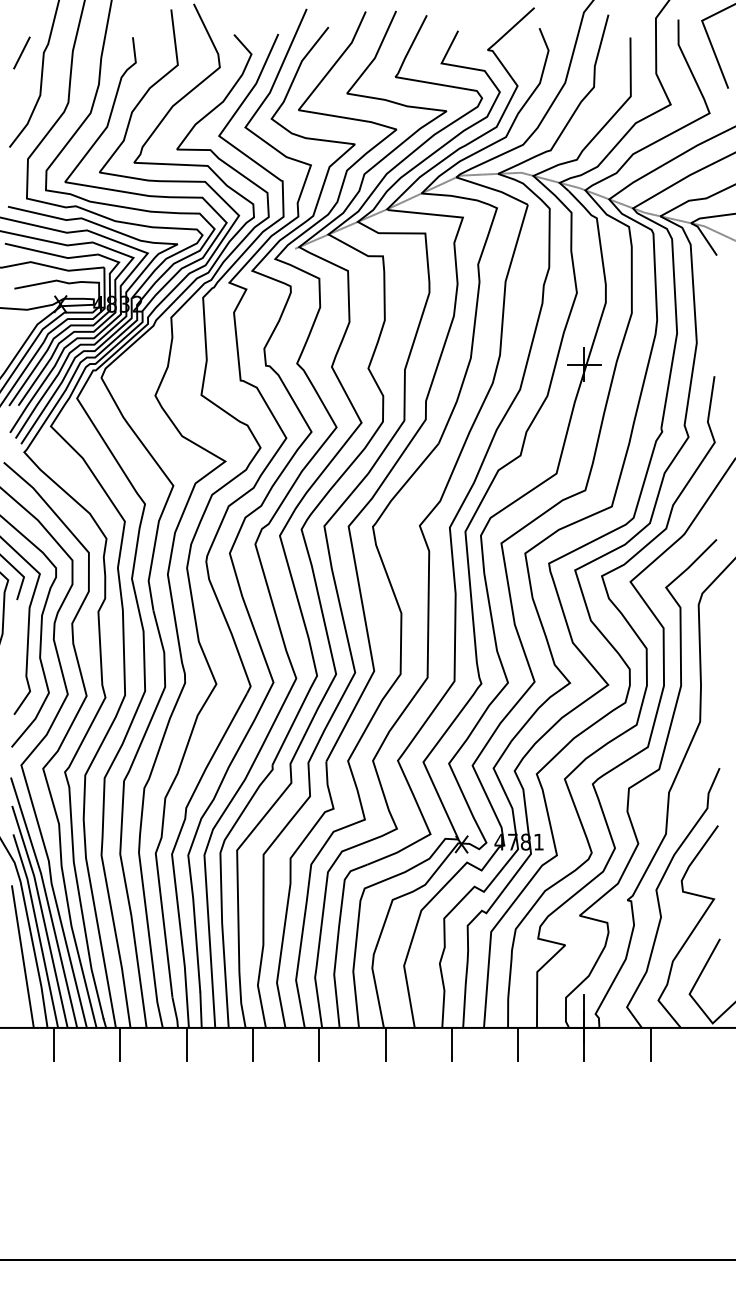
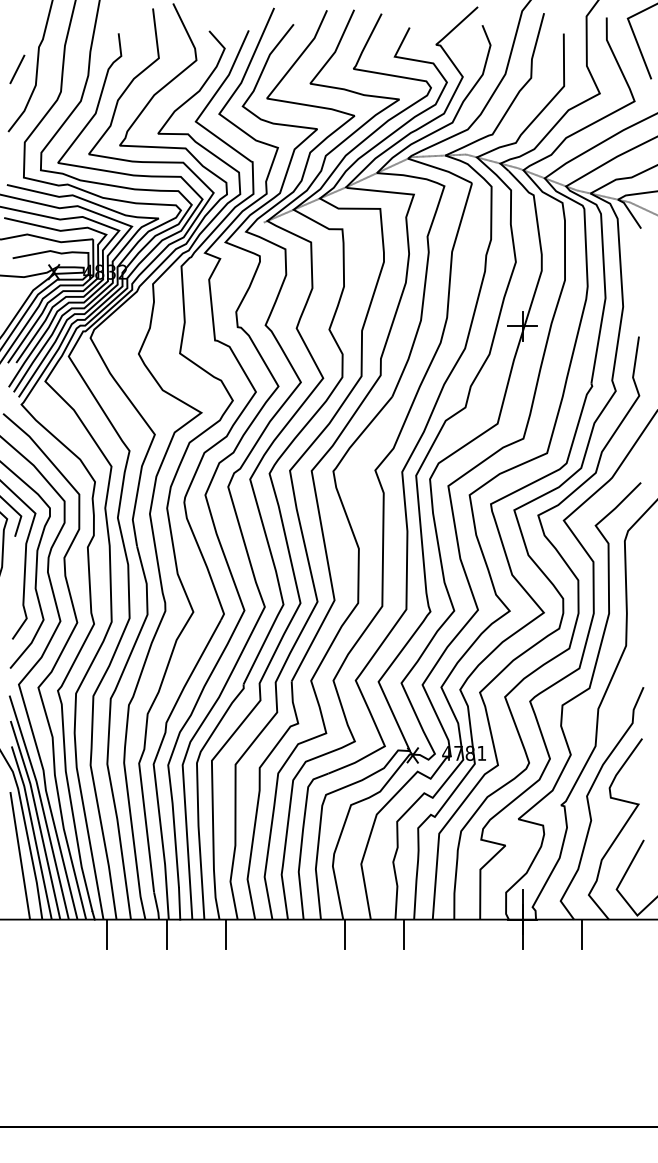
line: (22, 53) -> (17, 69), moved
line: (54, 1044) -> (48, 934), removed
line: (319, 1044) -> (285, 934), removed
line: (518, 1044) -> (463, 934), removed

